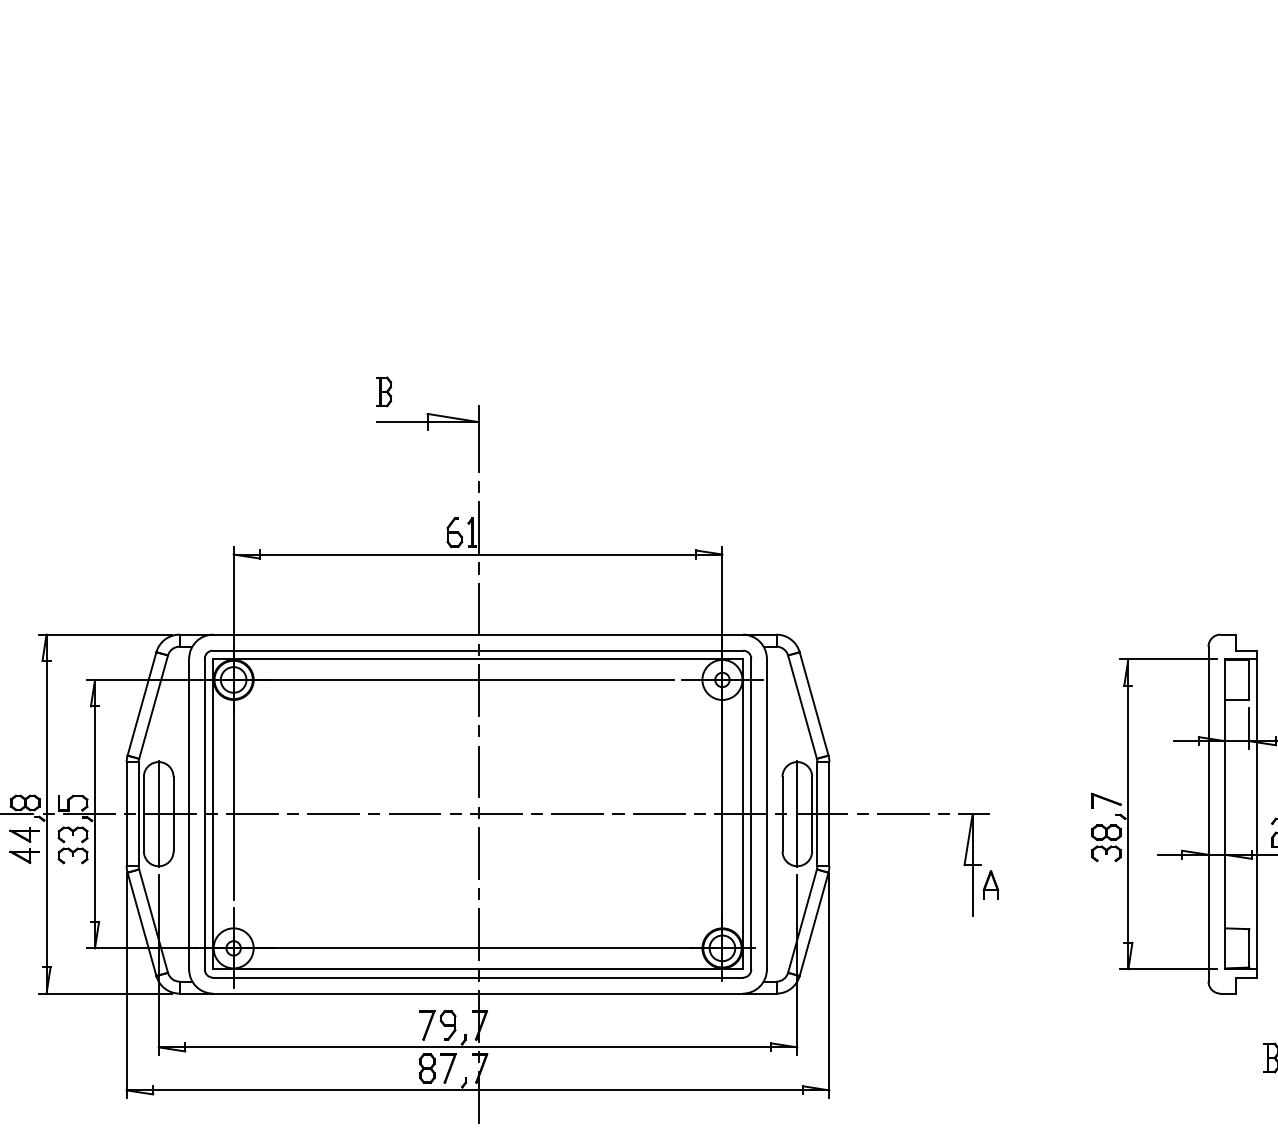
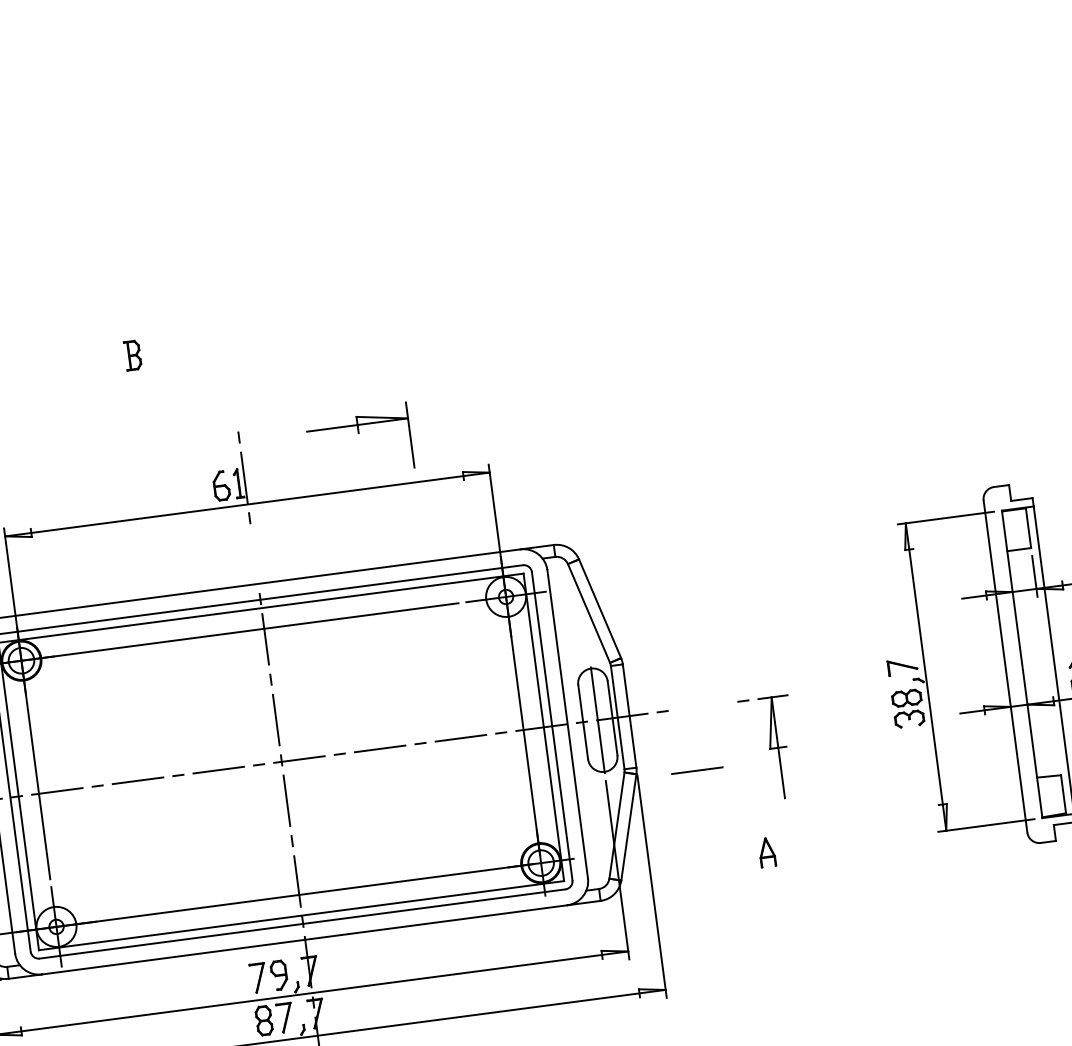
part: (427, 430) -> (358, 433), moved
line: (478, 608) -> (254, 557), removed
line: (903, 813) -> (697, 770), moved
part: (990, 884) -> (766, 851), moved

